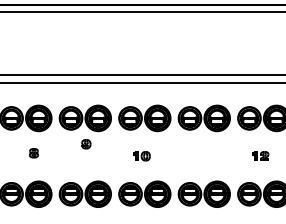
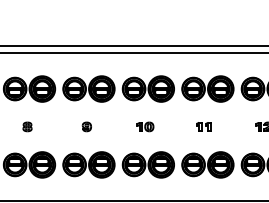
part: (86, 144) -> (87, 127), moved
part: (33, 153) -> (27, 127), moved
part: (199, 155) -> (203, 126), added

